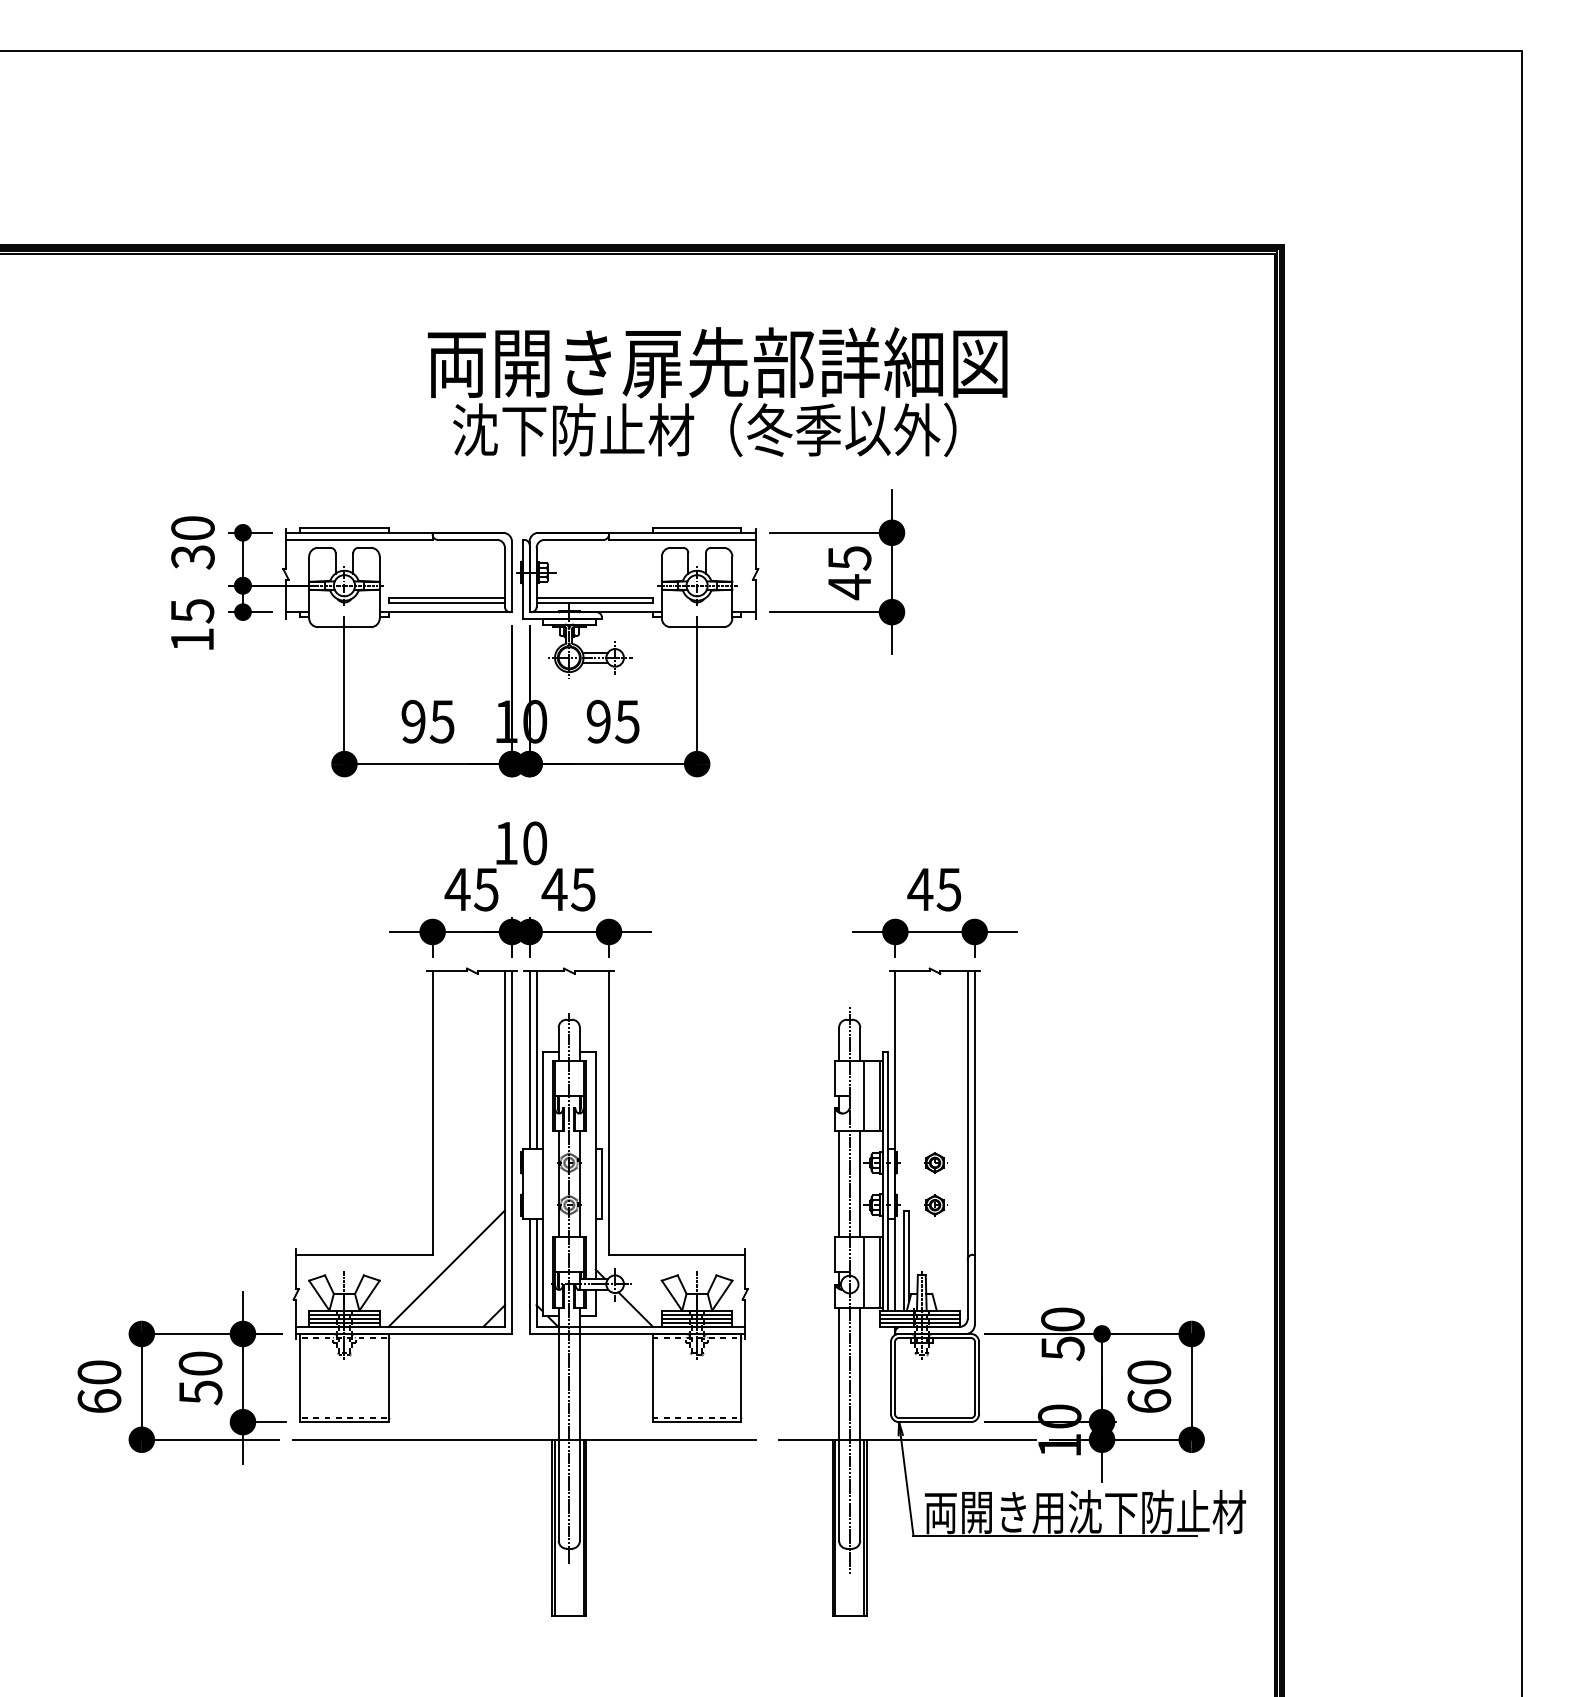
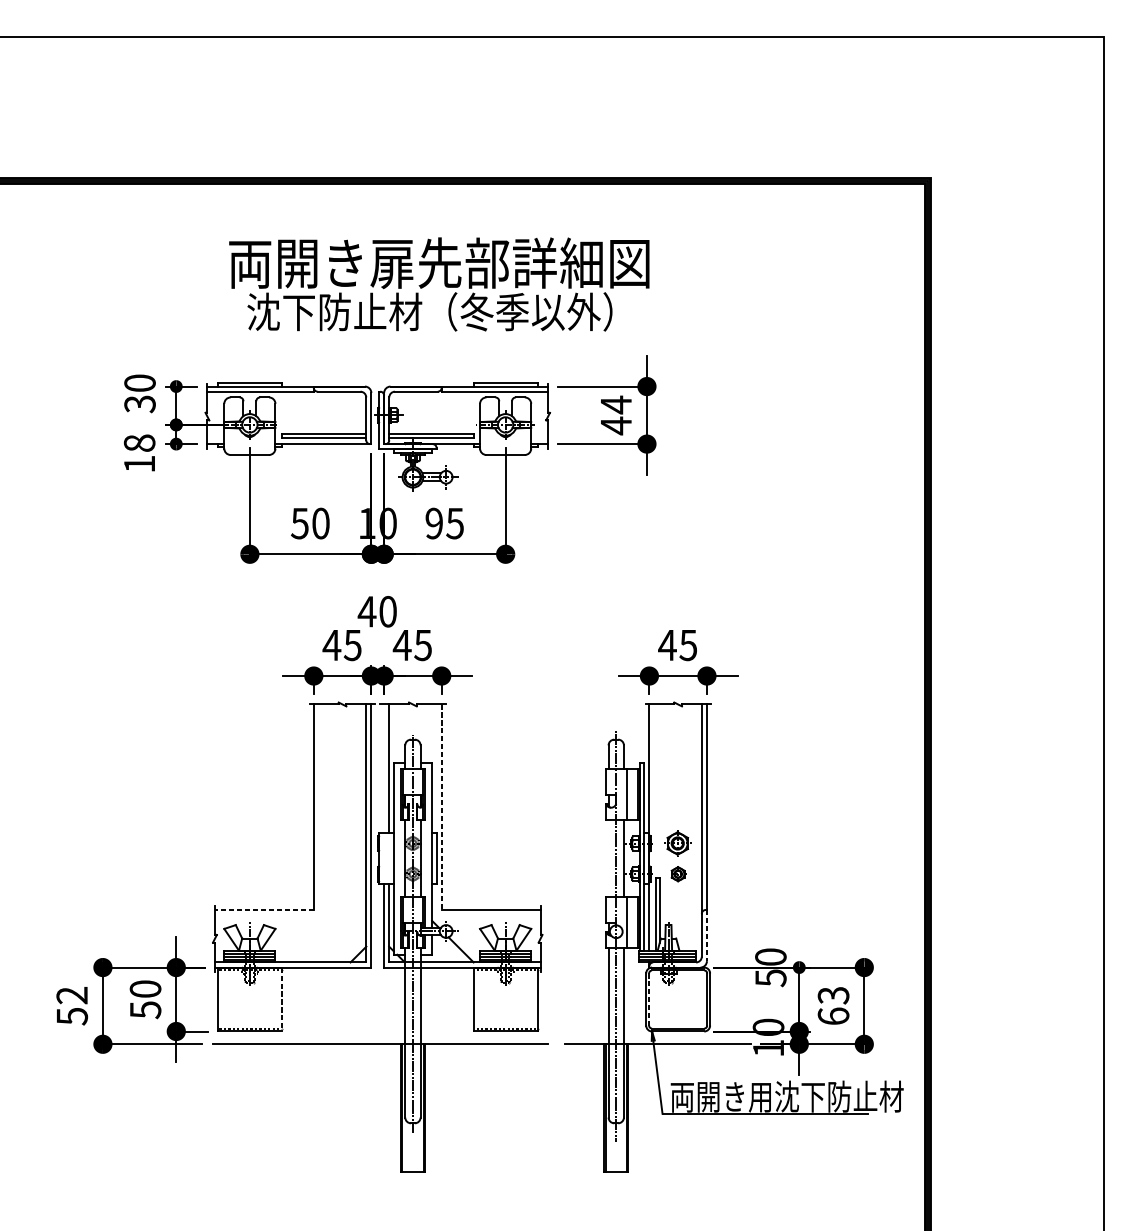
text: (717, 392) -> (439, 284), moved
text: (849, 558) -> (616, 405), 45 -> 44
text: (192, 611) -> (139, 443), 15 -> 18
text: (427, 721) -> (310, 523), 95 -> 50
text: (506, 843) -> (367, 611), 10 -> 40
line: (529, 1059) -> (384, 768), removed
line: (608, 1112) -> (441, 806), solid -> dashed
part: (935, 1162) -> (678, 843), size x1.6
line: (839, 1183) -> (608, 858), removed
line: (363, 1254) -> (263, 909), solid -> dashed
line: (446, 1268) -> (323, 920), removed
line: (974, 1290) -> (706, 936), solid -> dashed
text: (1149, 1372) -> (833, 995), 60 -> 63
line: (388, 1378) -> (281, 999), solid -> dashed
line: (895, 1378) -> (649, 999), solid -> dashed
text: (99, 1387) -> (72, 1006), 60 -> 52

